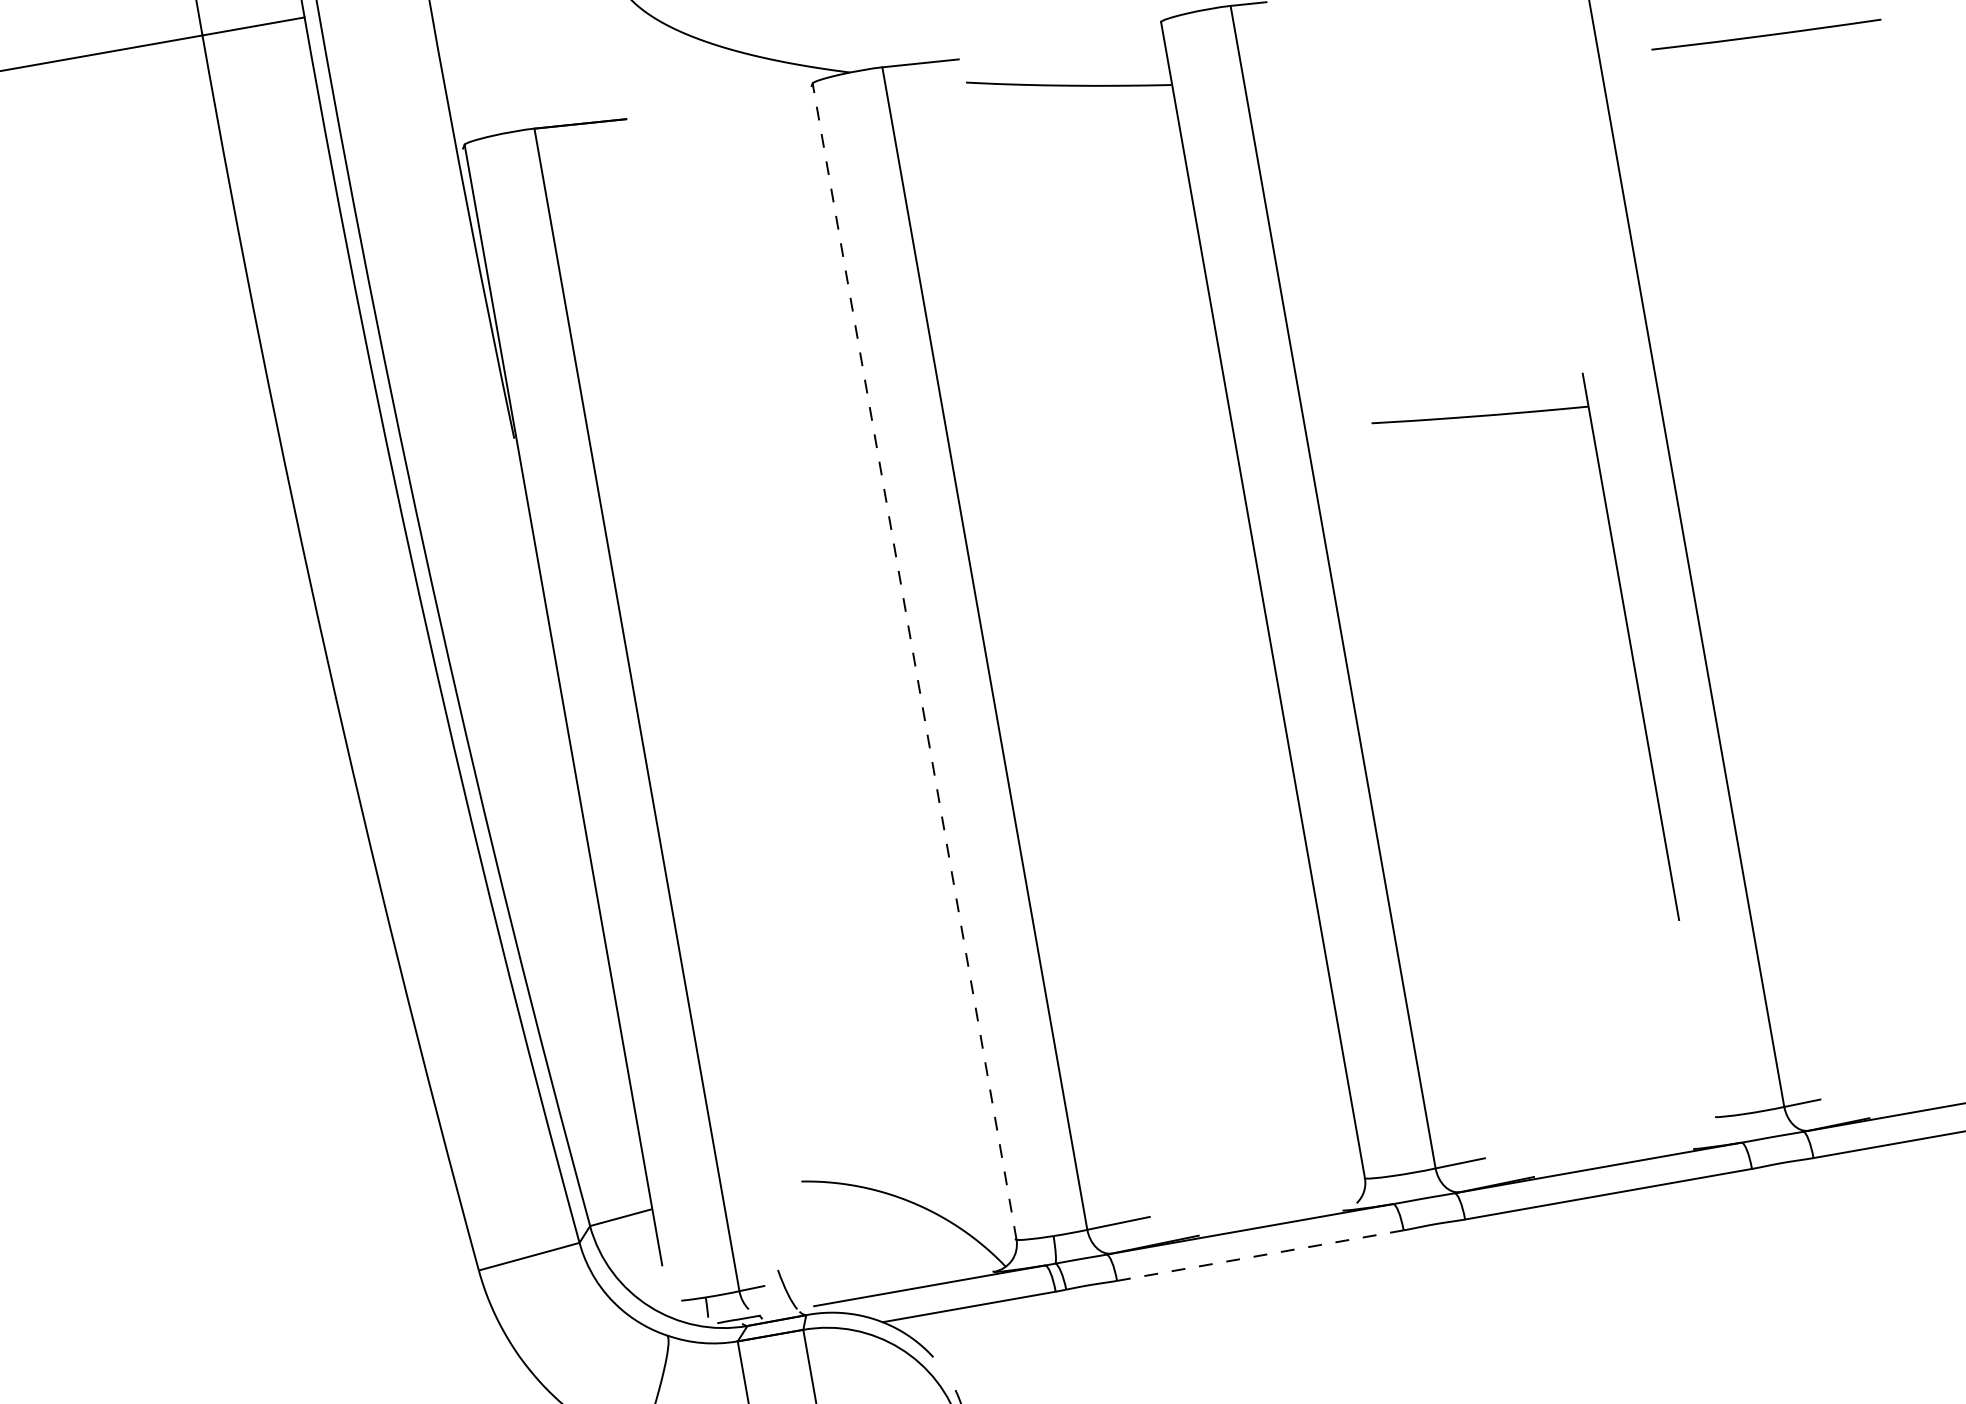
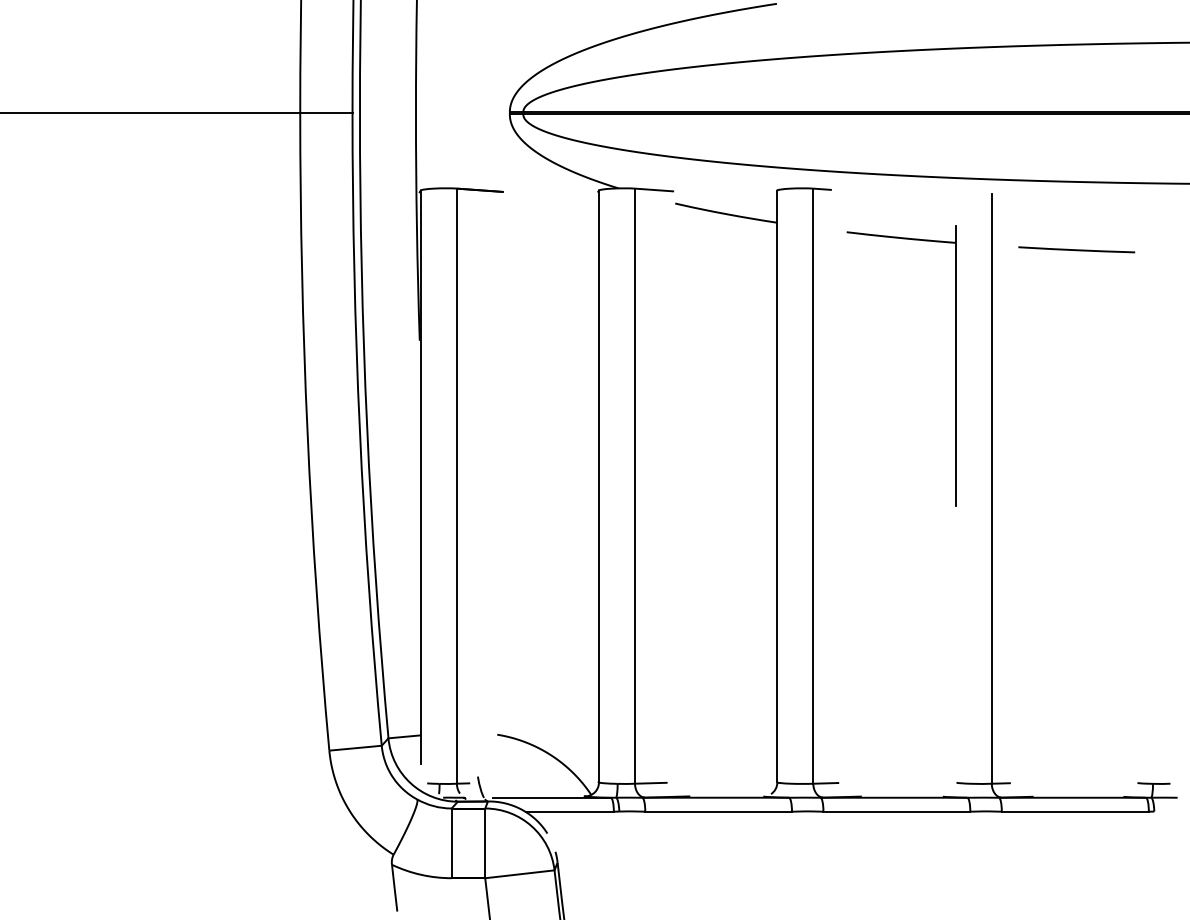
part: (1629, 646) -> (955, 365), moved
line: (915, 661) -> (599, 486), dashed -> solid
line: (1261, 1254) -> (719, 811), dashed -> solid

